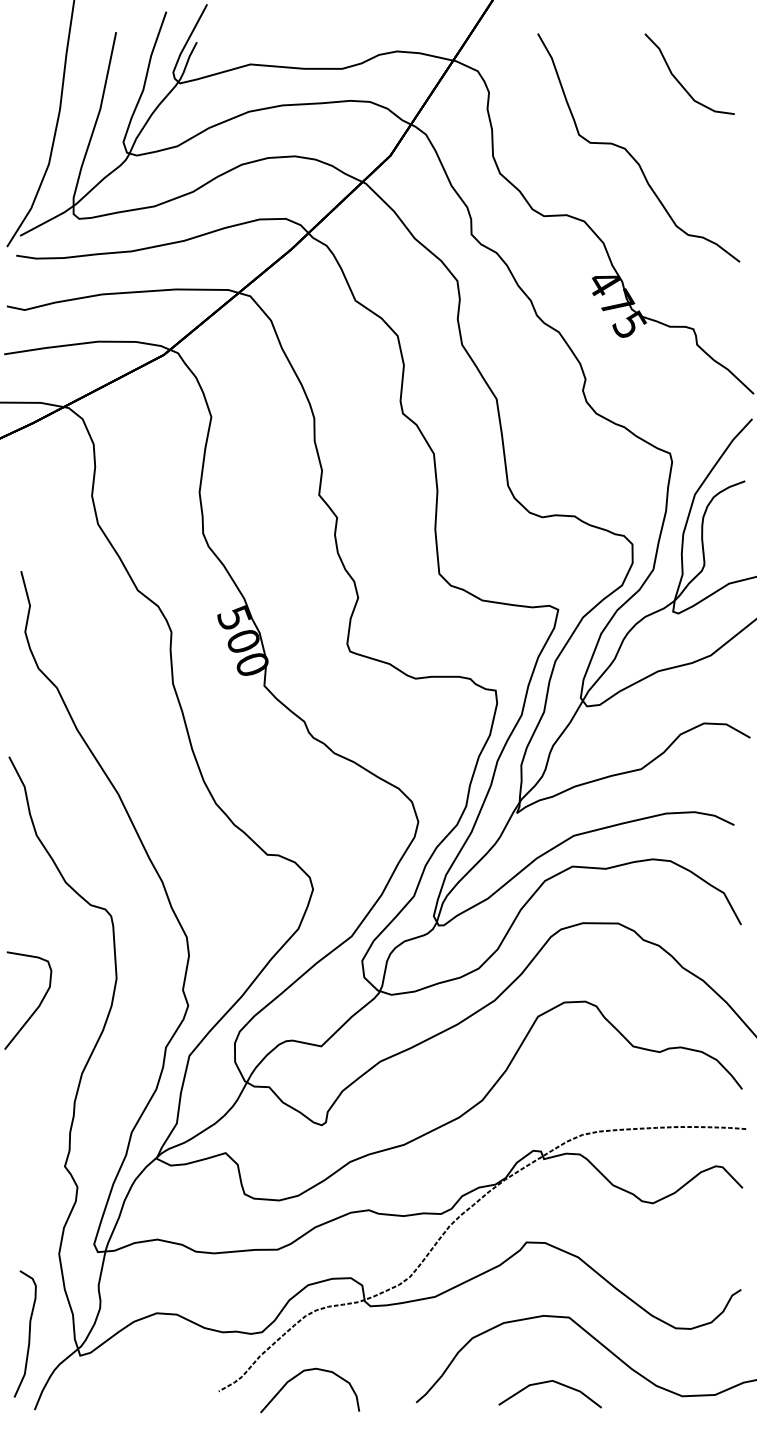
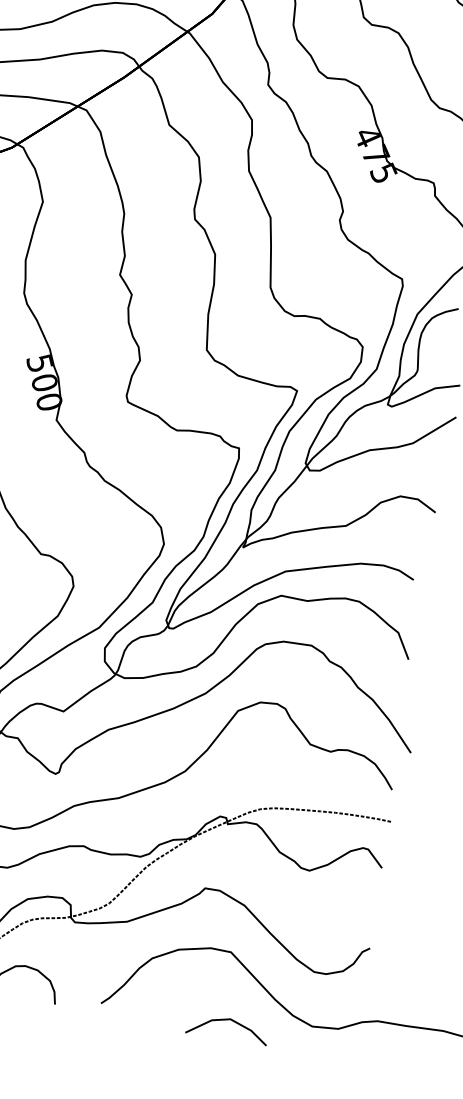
line: (545, 1383) -> (224, 1020), moved

